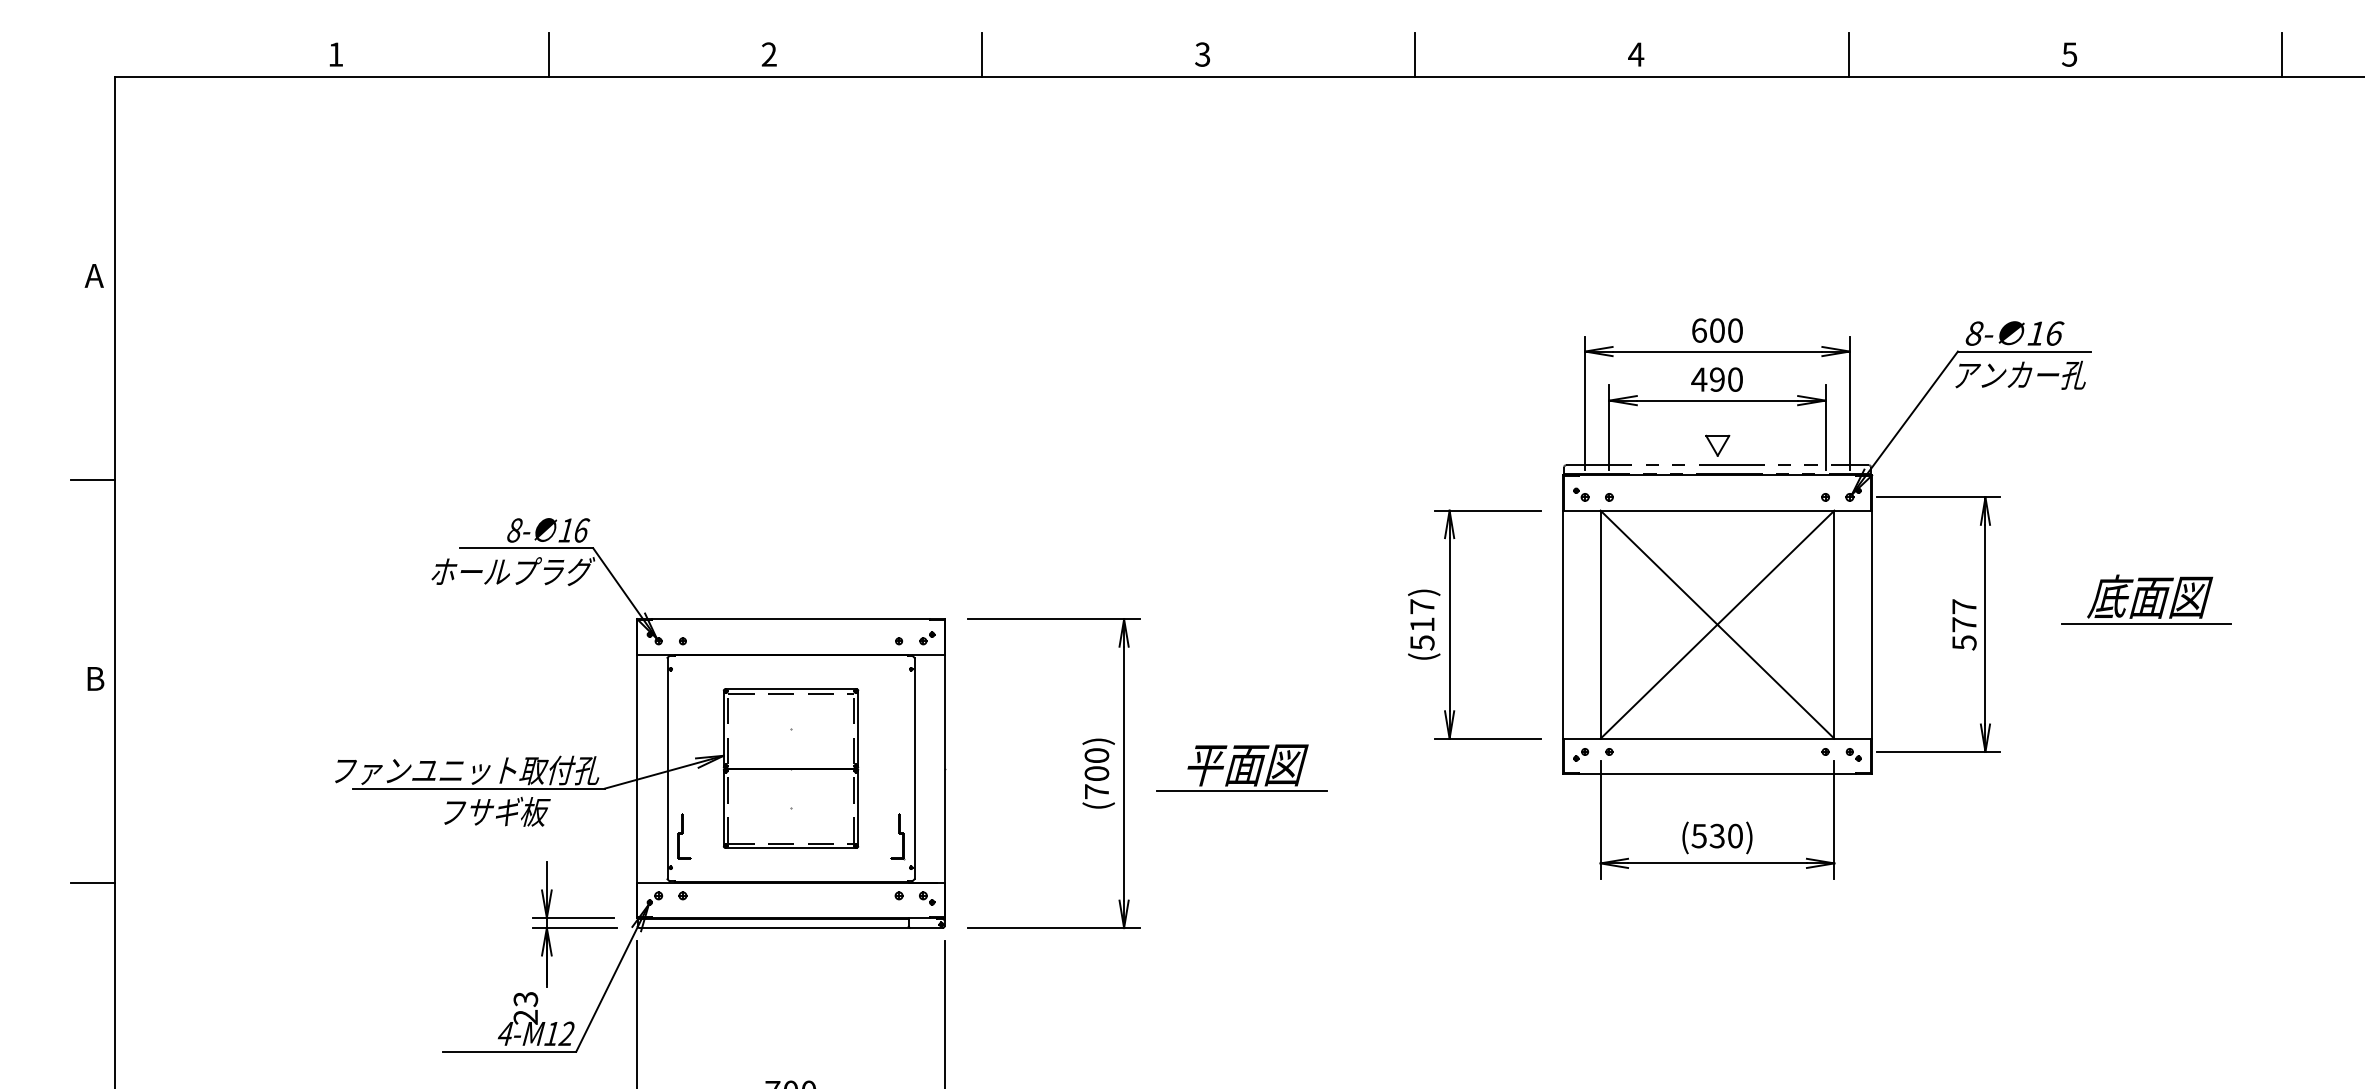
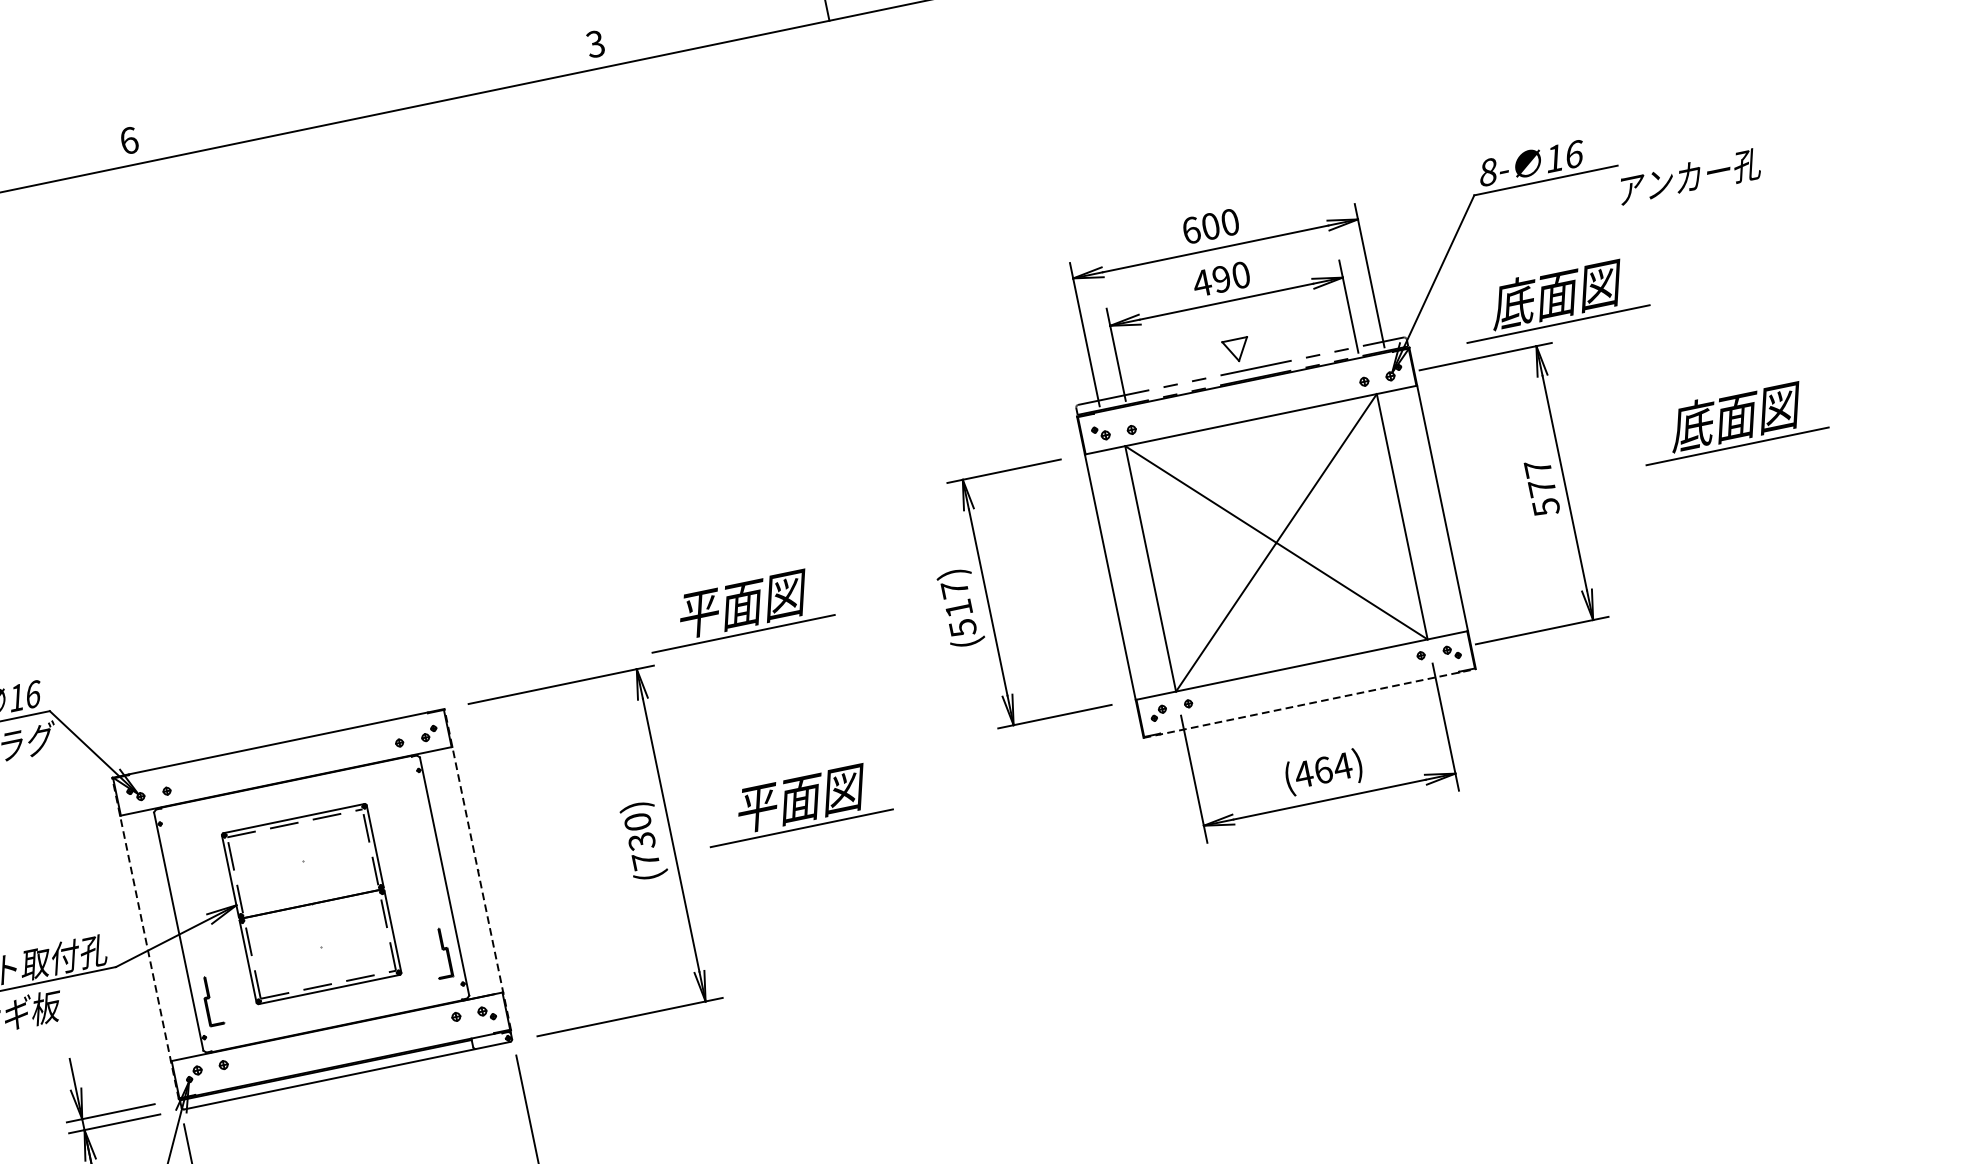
text: (768, 54) -> (128, 140), 2 -> 6
line: (981, 54) -> (357, 93), removed
text: (2020, 374) -> (1688, 176), moved
part: (2009, 457) -> (1553, 297), added
part: (1225, 583) -> (737, 608), added
line: (636, 768) -> (145, 938), solid -> dashed
line: (945, 768) -> (477, 869), solid -> dashed
text: (1096, 773) -> (641, 841), (700) -> (730)
line: (1717, 774) -> (1309, 704), solid -> dashed
text: (1717, 835) -> (1323, 769), (530) -> (464)

